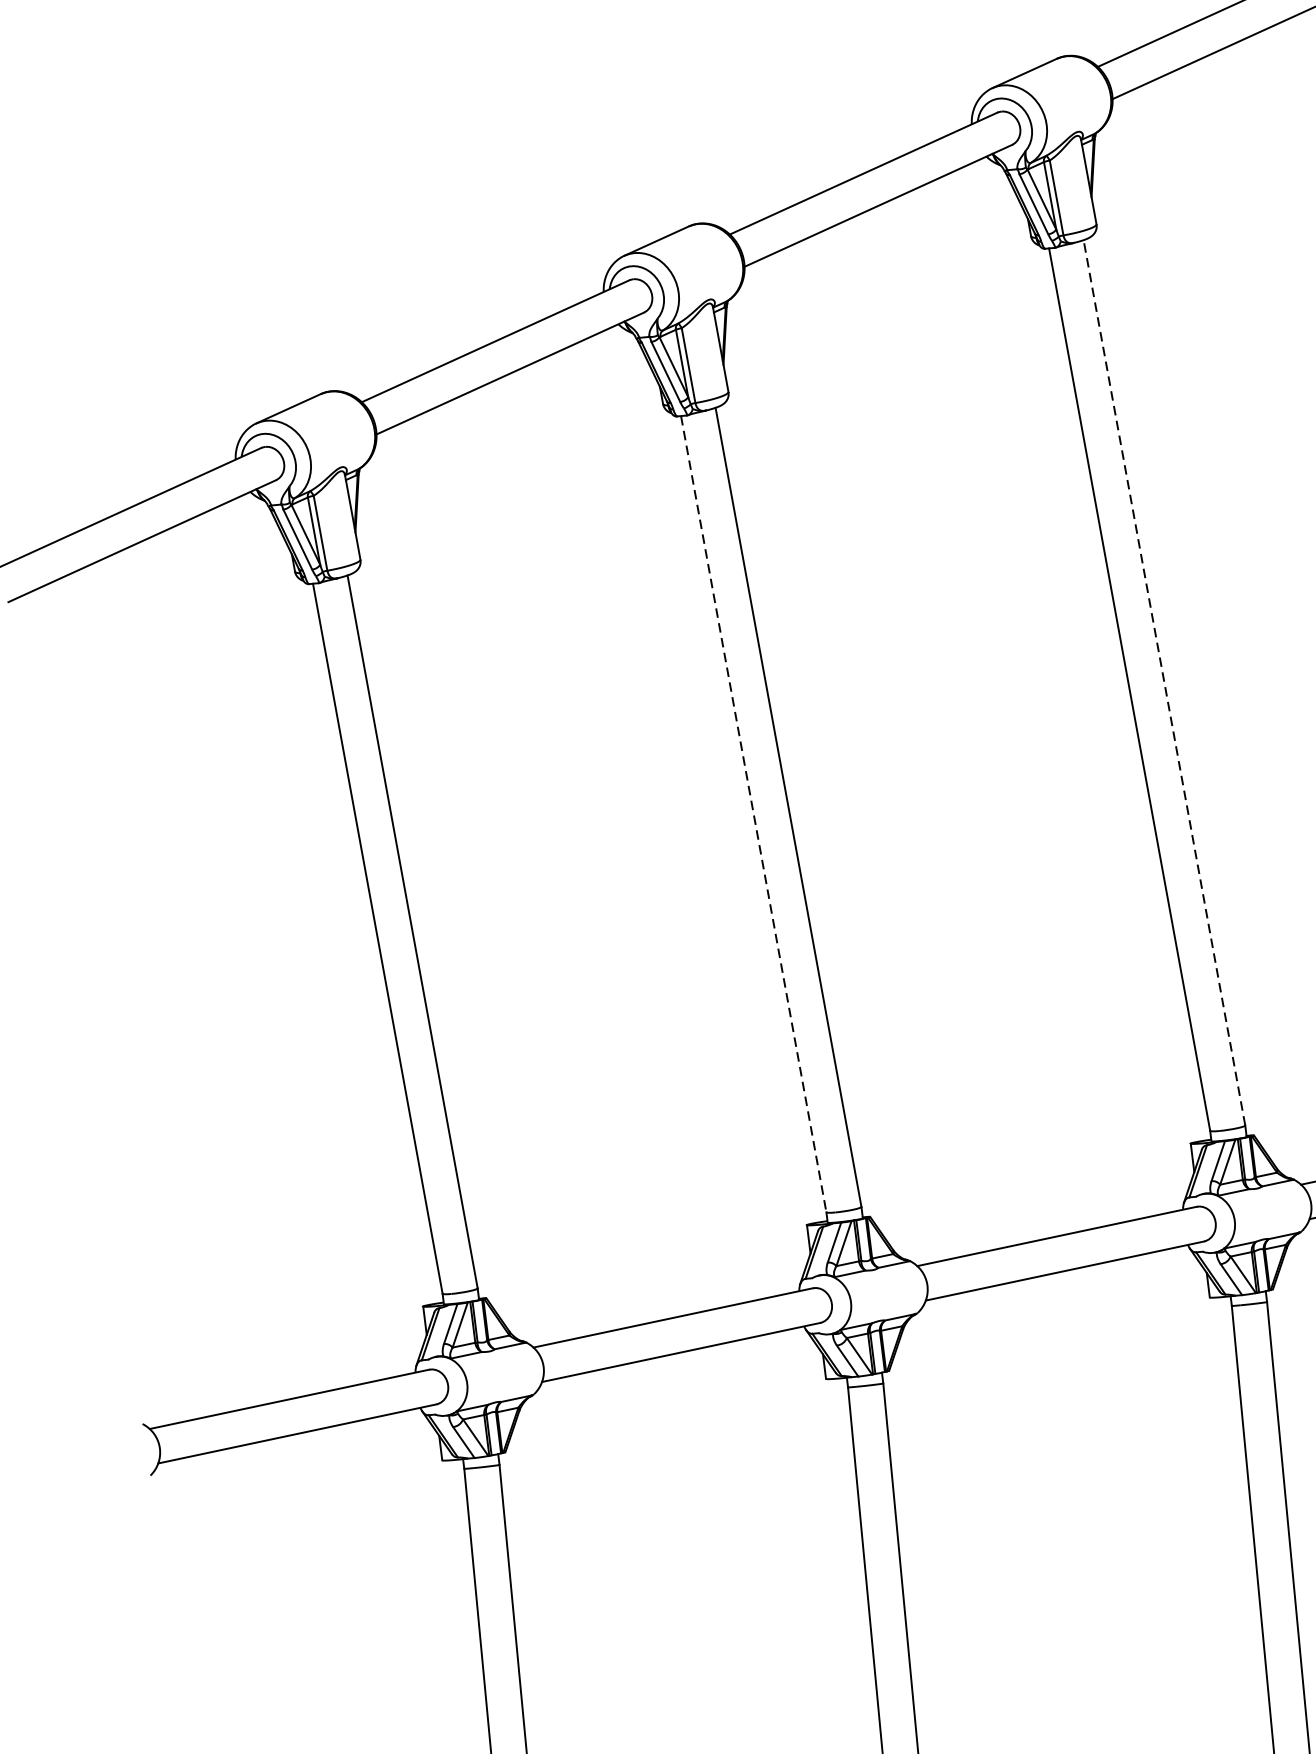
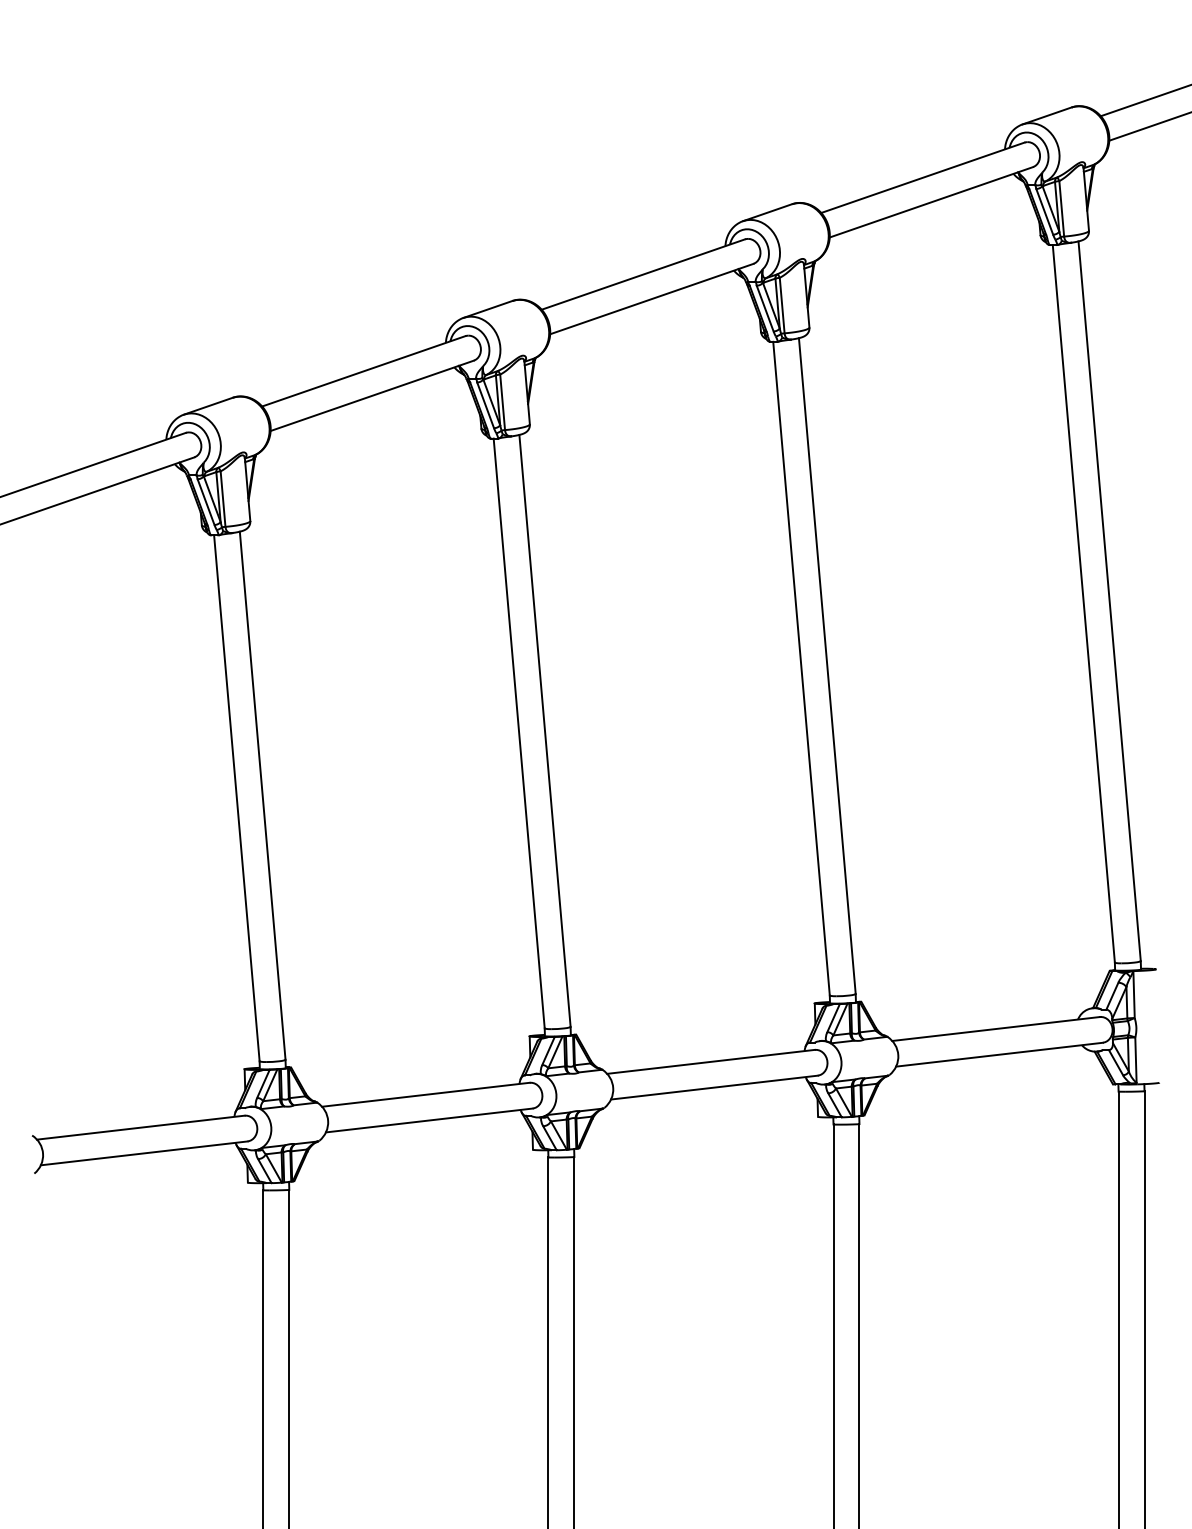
line: (1164, 681) -> (827, 665), dashed -> solid
line: (754, 814) -> (519, 733), dashed -> solid

